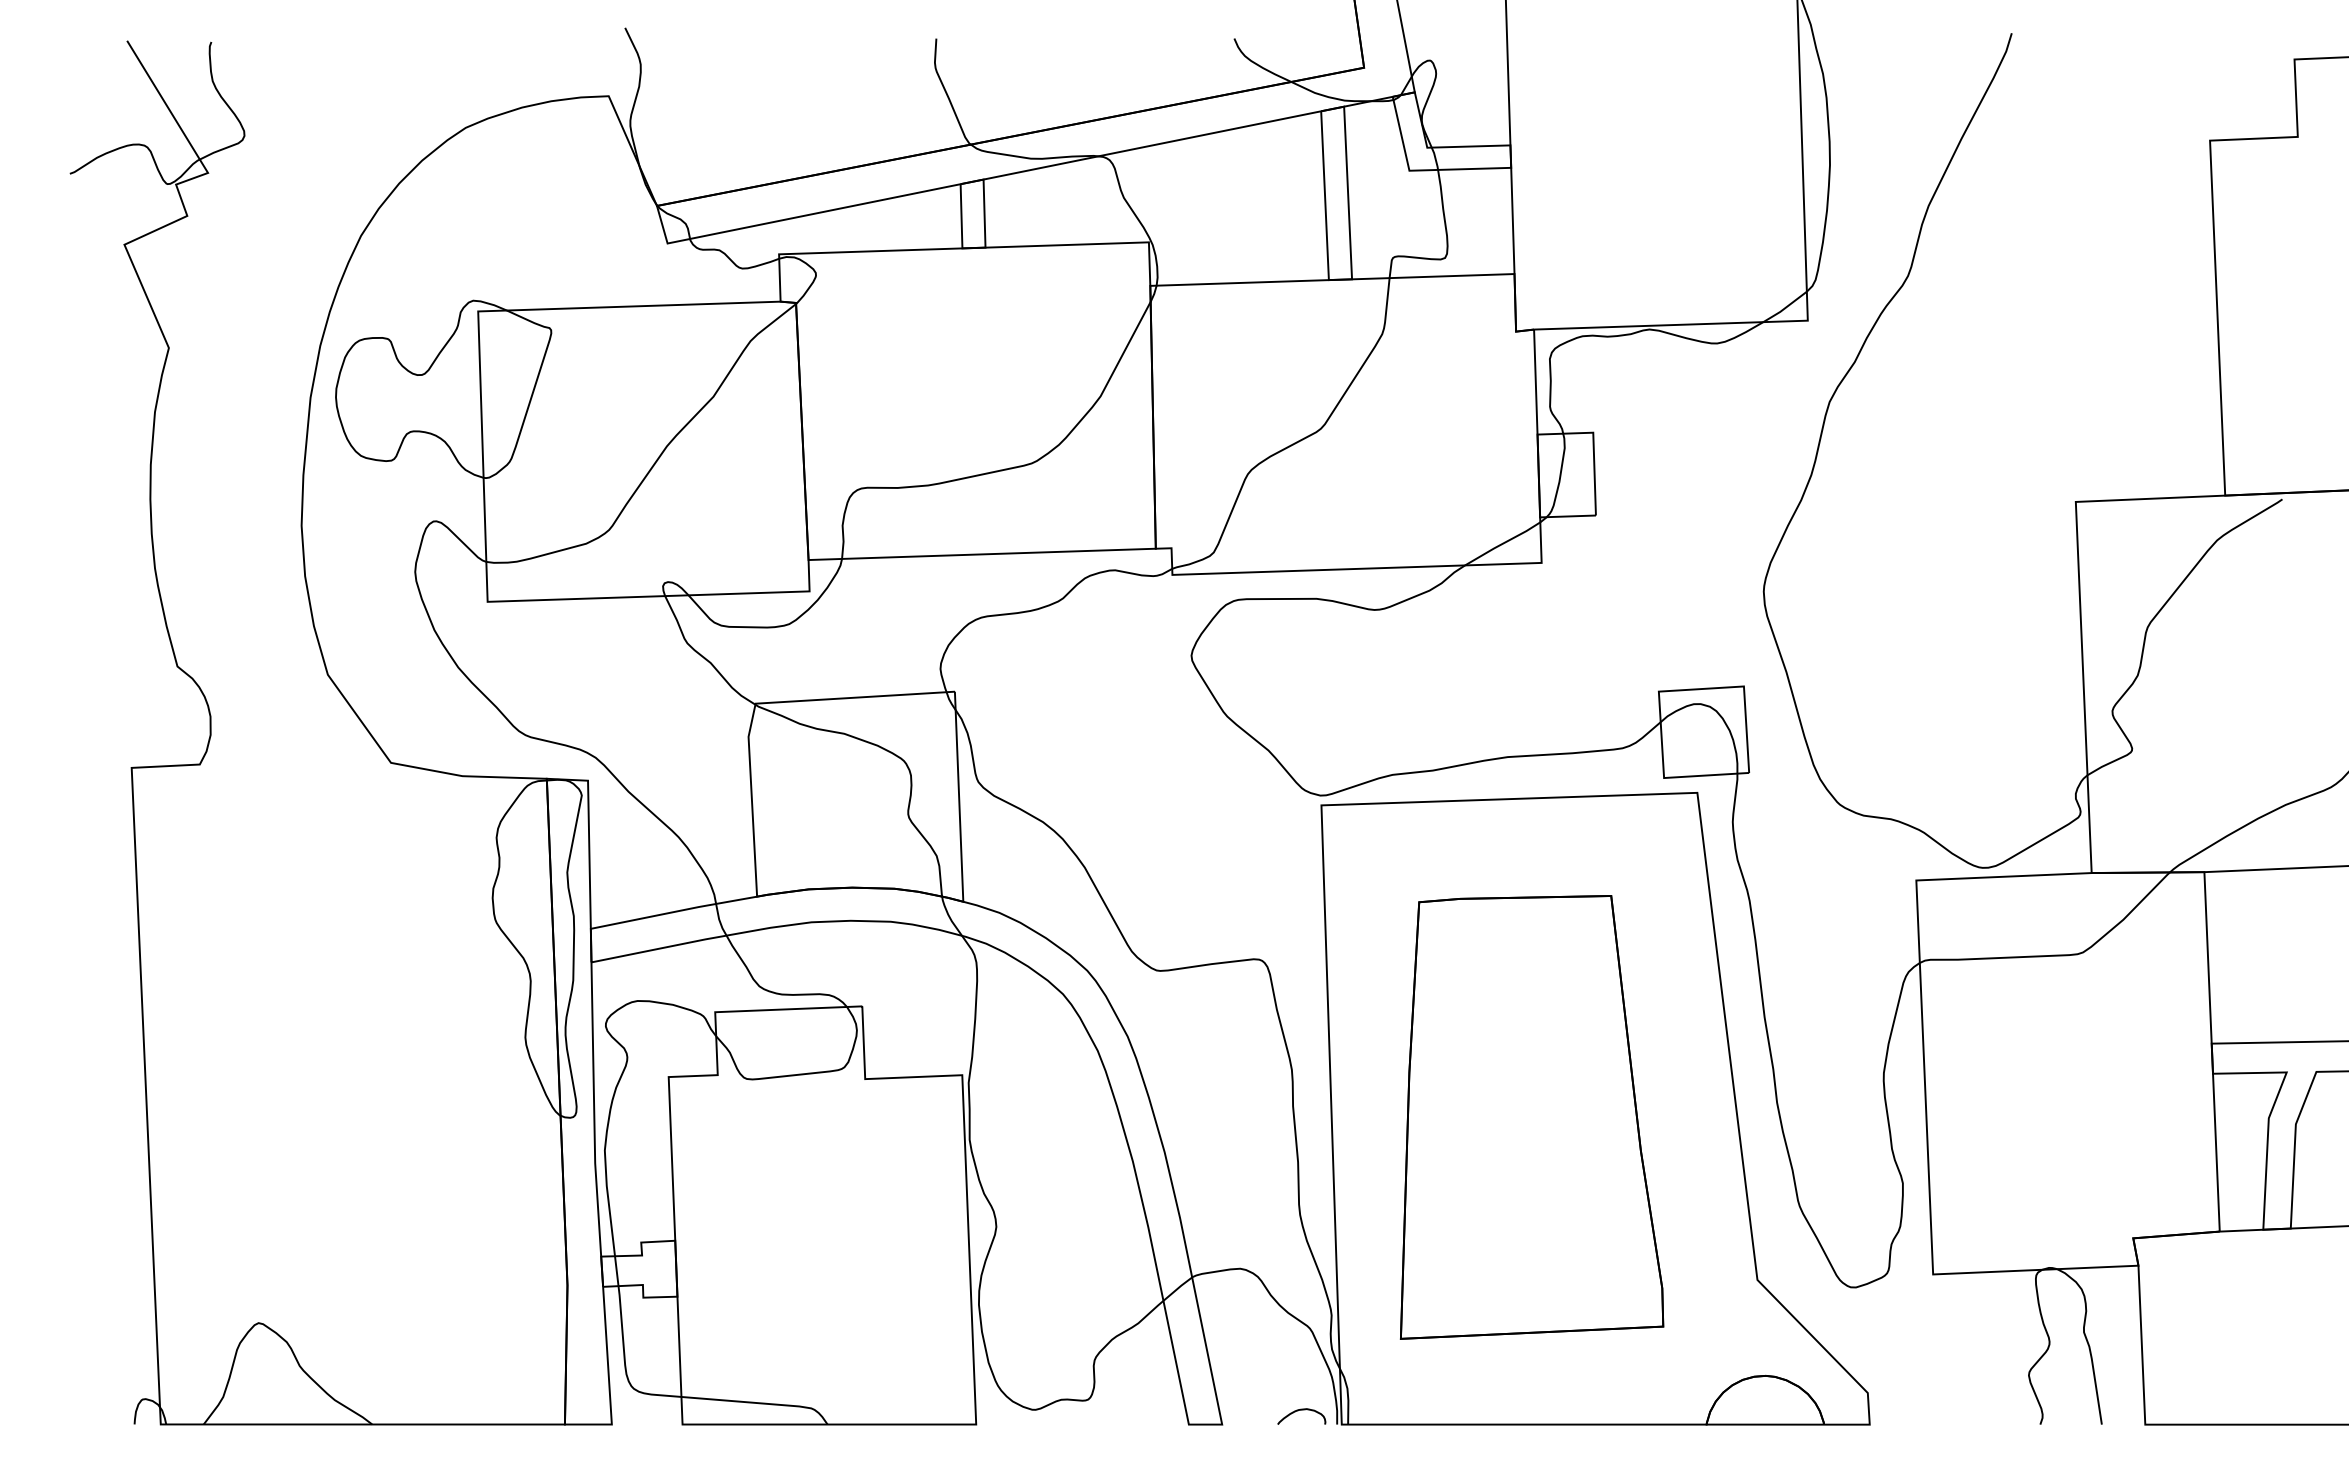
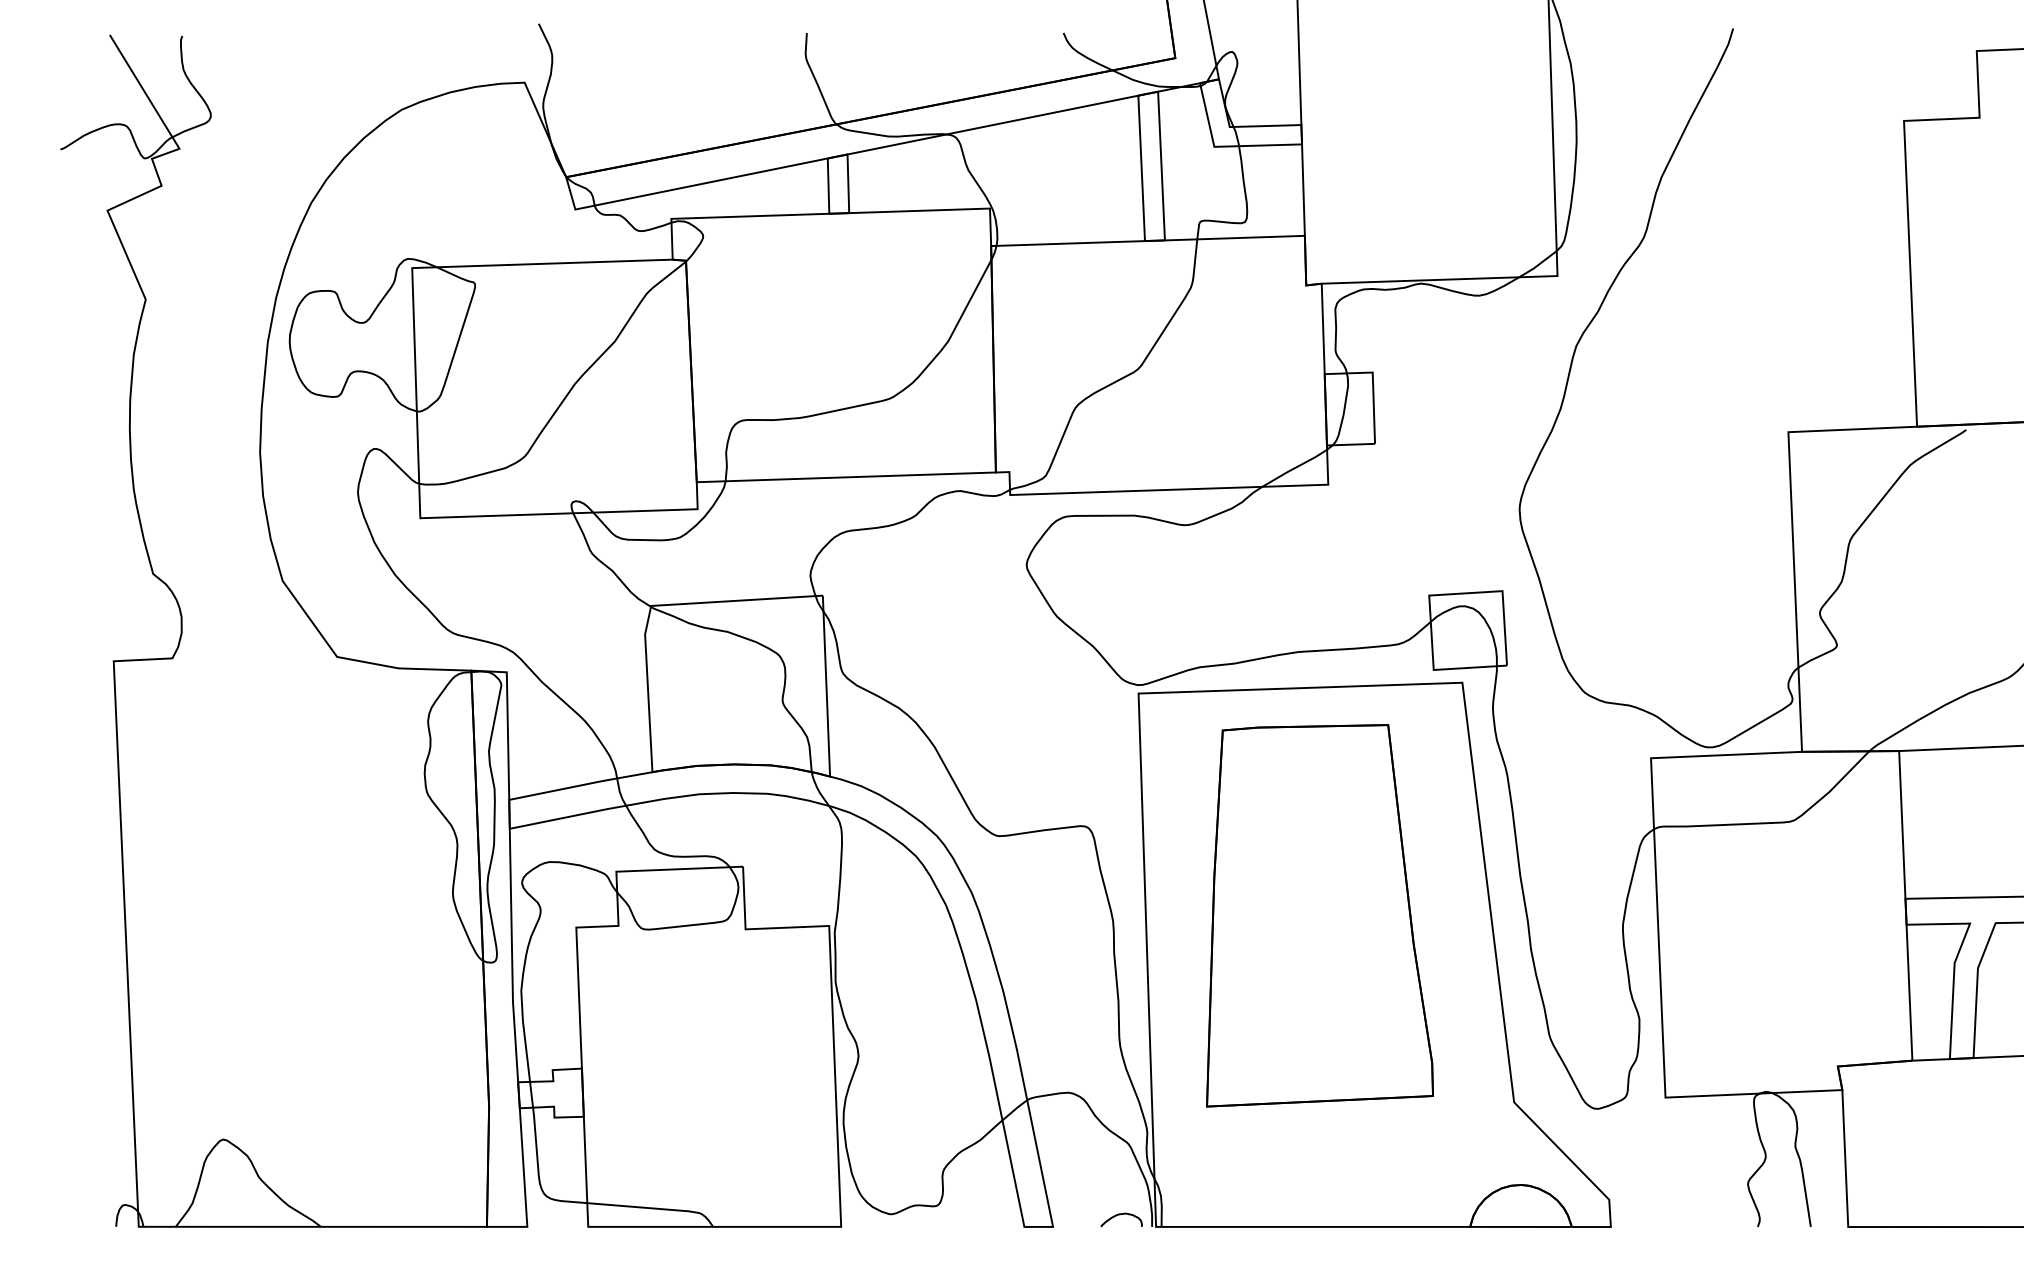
part: (1531, 1117) -> (1319, 915), moved

